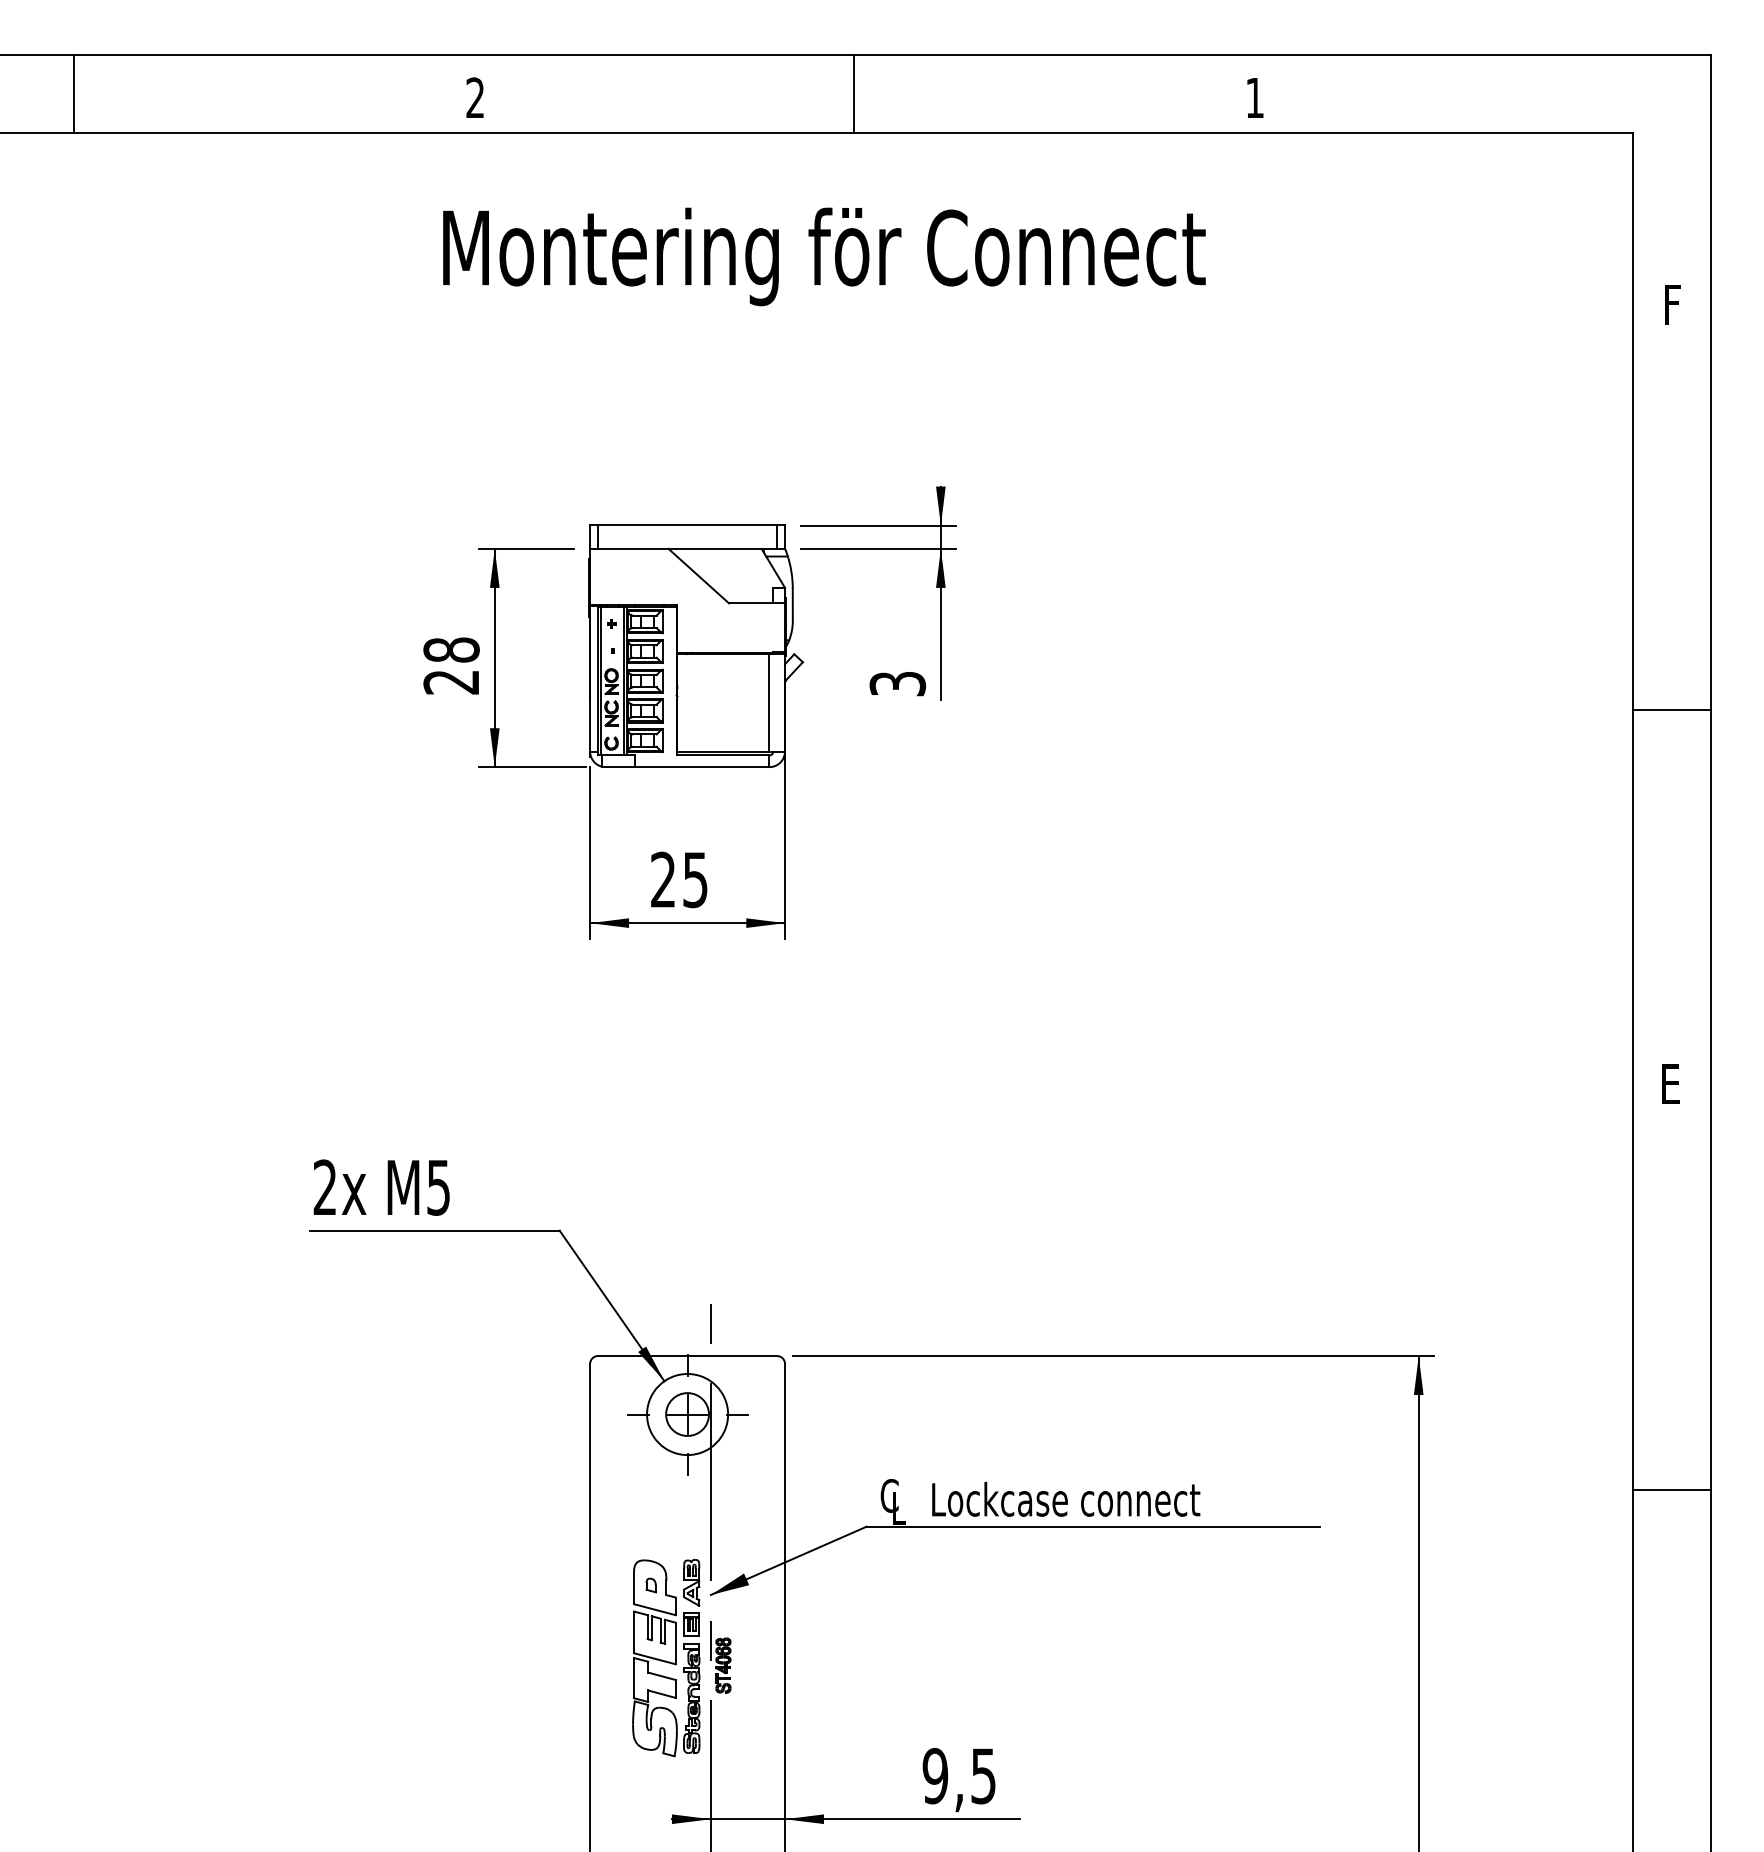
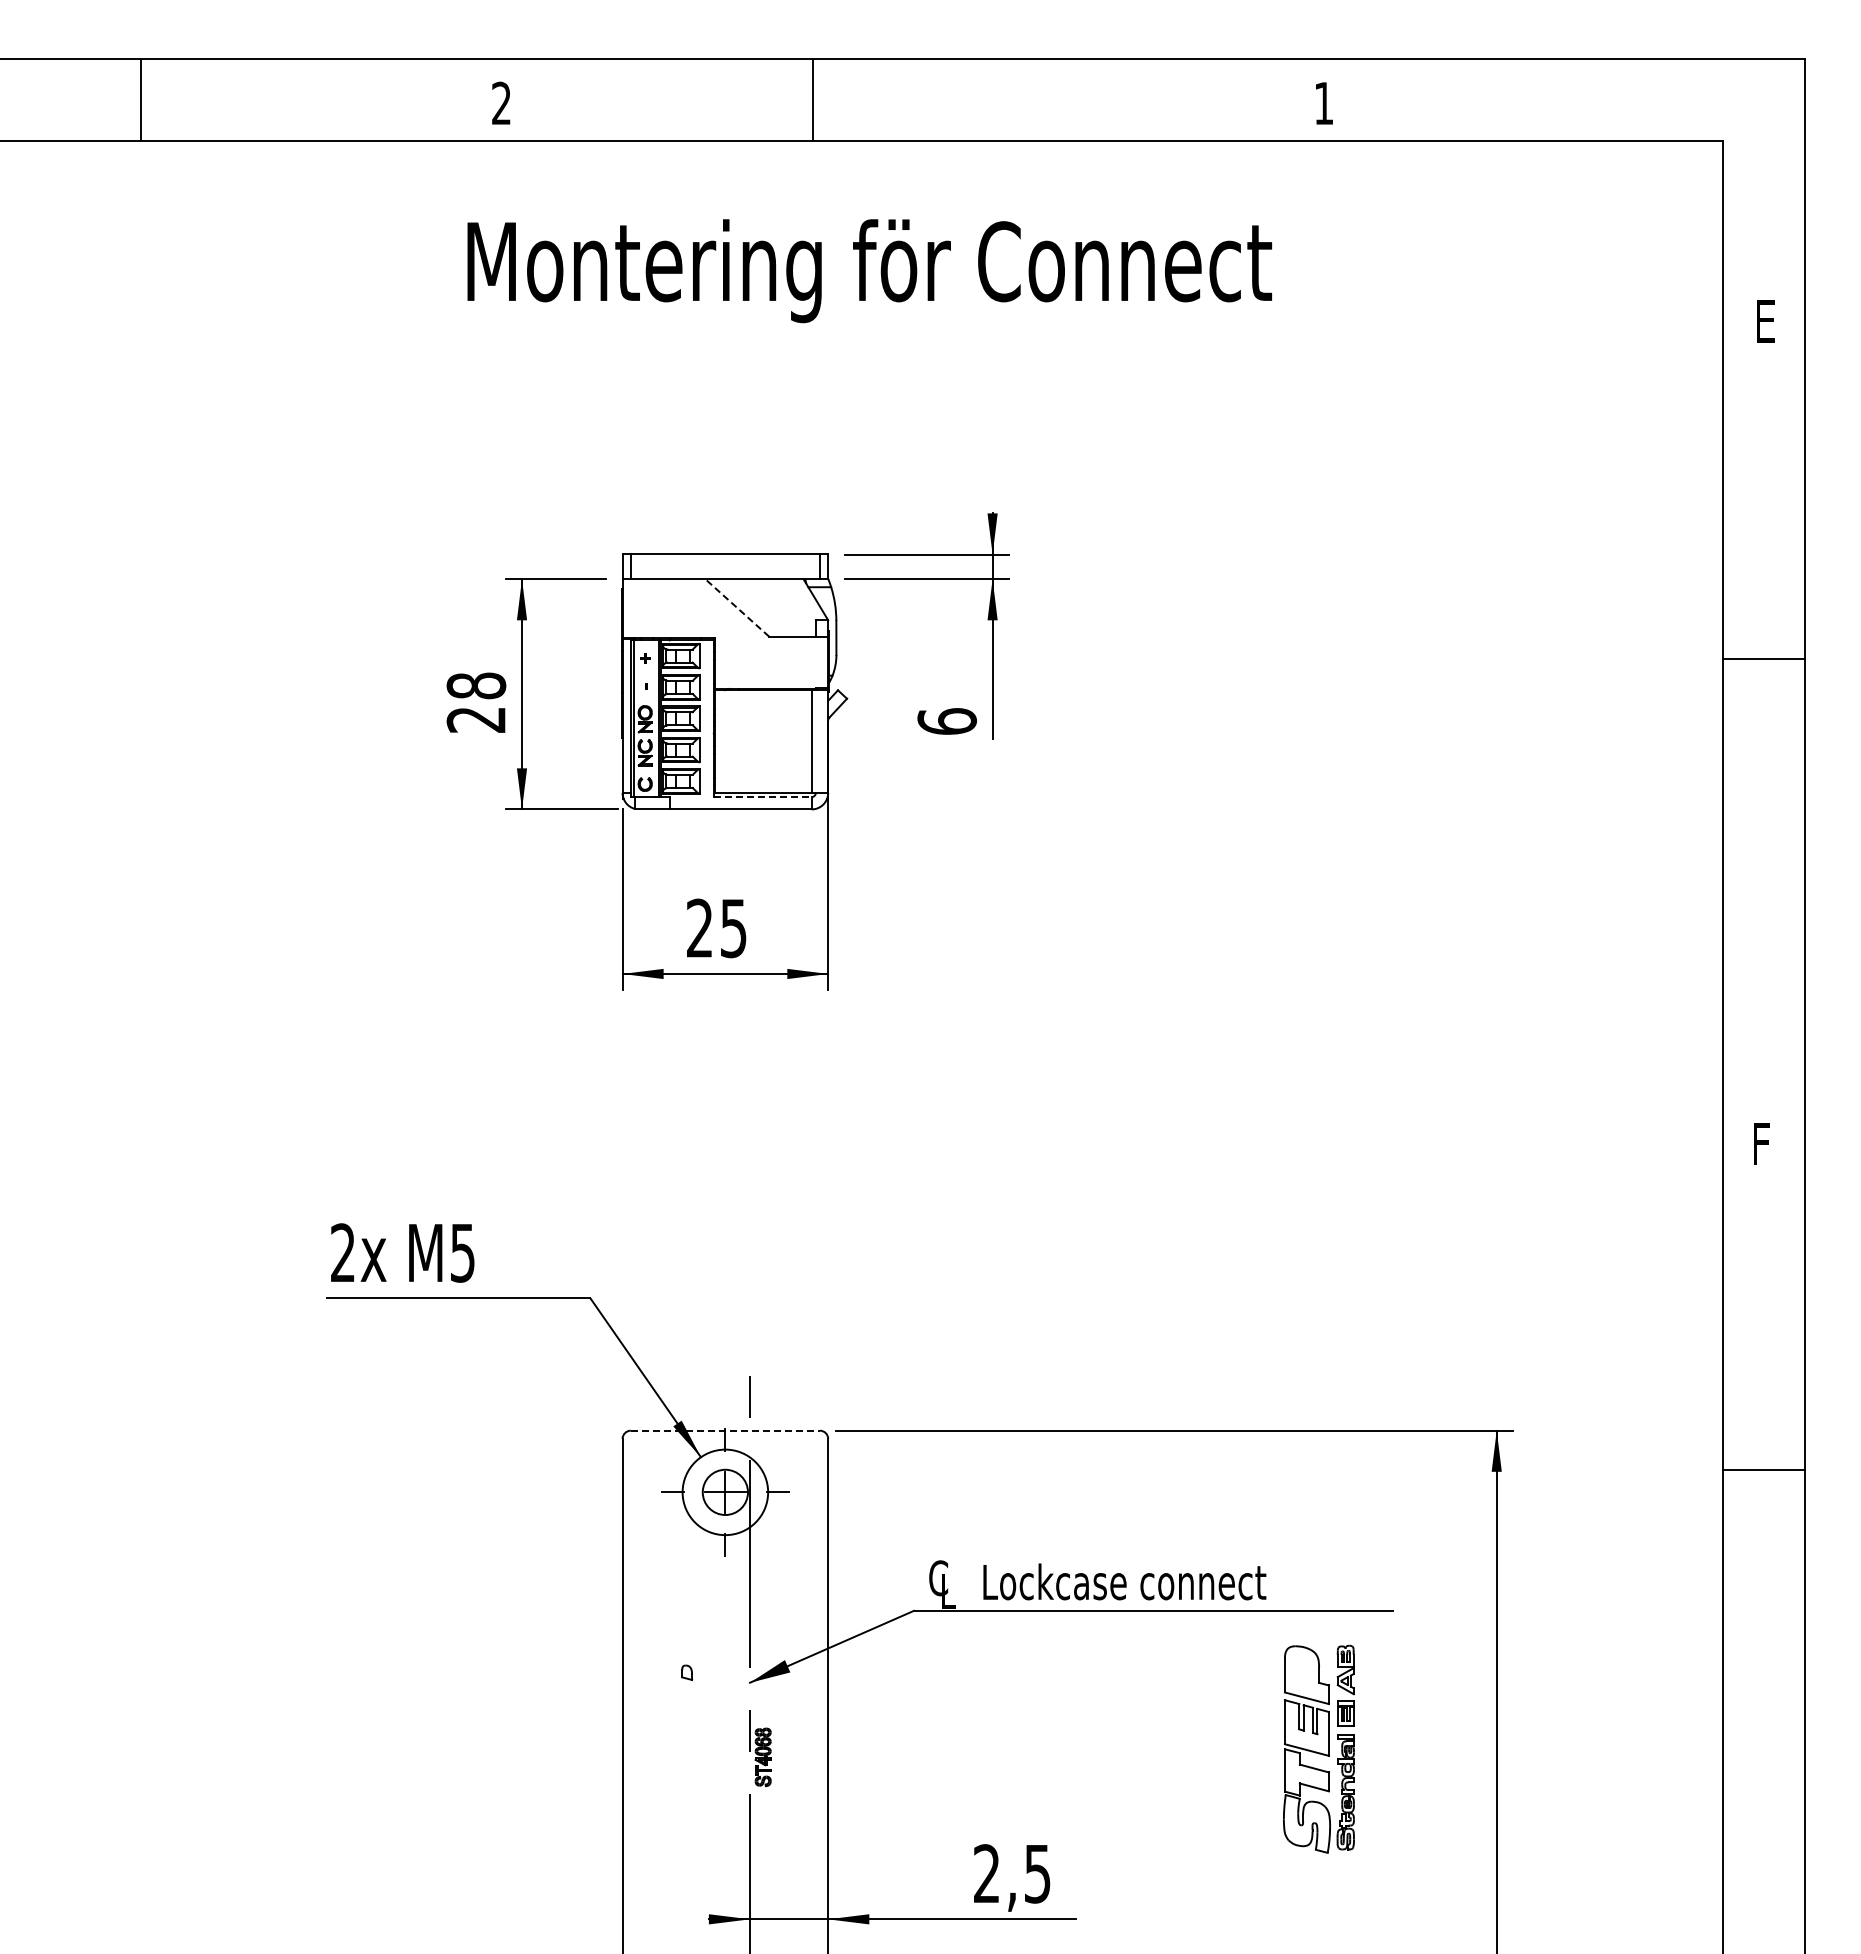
line: (74, 94) -> (141, 99), moved
line: (853, 94) -> (812, 99), moved
text: (1675, 304) -> (1767, 321), F -> E
line: (698, 575) -> (736, 607), solid -> dashed
text: (897, 683) -> (946, 721), 3 -> 6
line: (1671, 710) -> (1763, 659), moved
line: (722, 755) -> (762, 797), solid -> dashed
text: (1672, 1083) -> (1764, 1143), E -> F
line: (687, 1355) -> (725, 1430), solid -> dashed
line: (1671, 1489) -> (1763, 1469), moved
part: (665, 1657) -> (1318, 1748), moved
text: (935, 1775) -> (986, 1873), 9,5 -> 2,5

